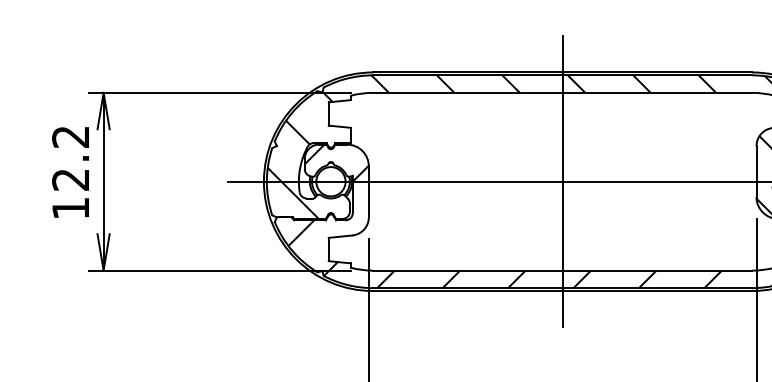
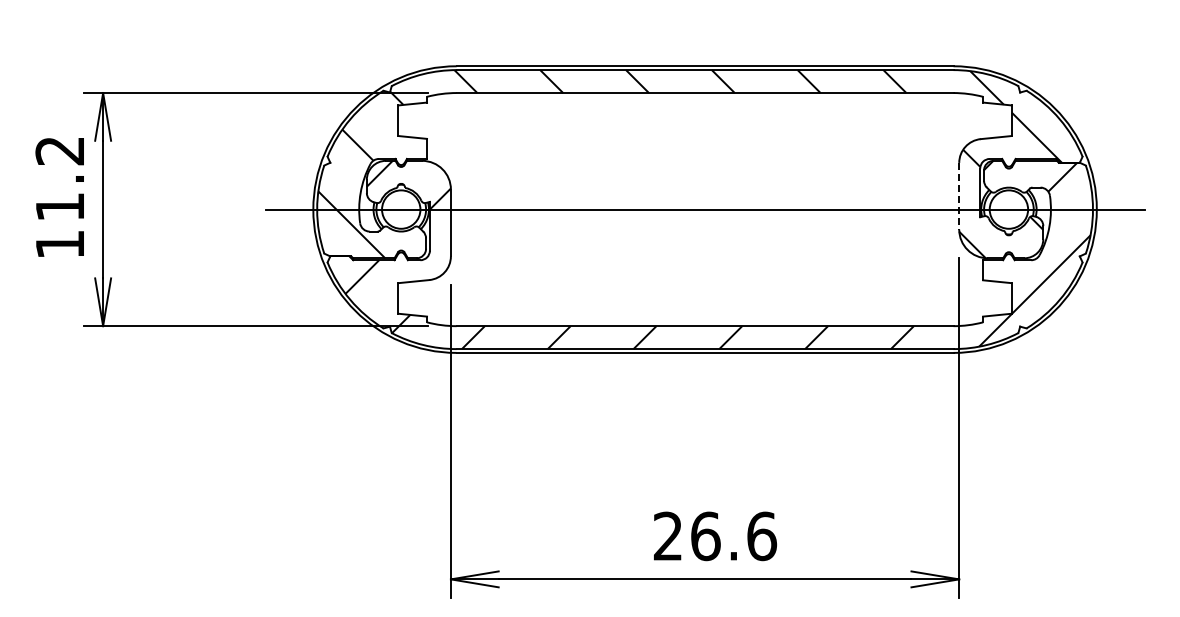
line: (756, 171) -> (959, 196), solid -> dashed
text: (70, 180) -> (59, 207), 12.2 -> 11.2
line: (562, 181) -> (705, 209), removed

